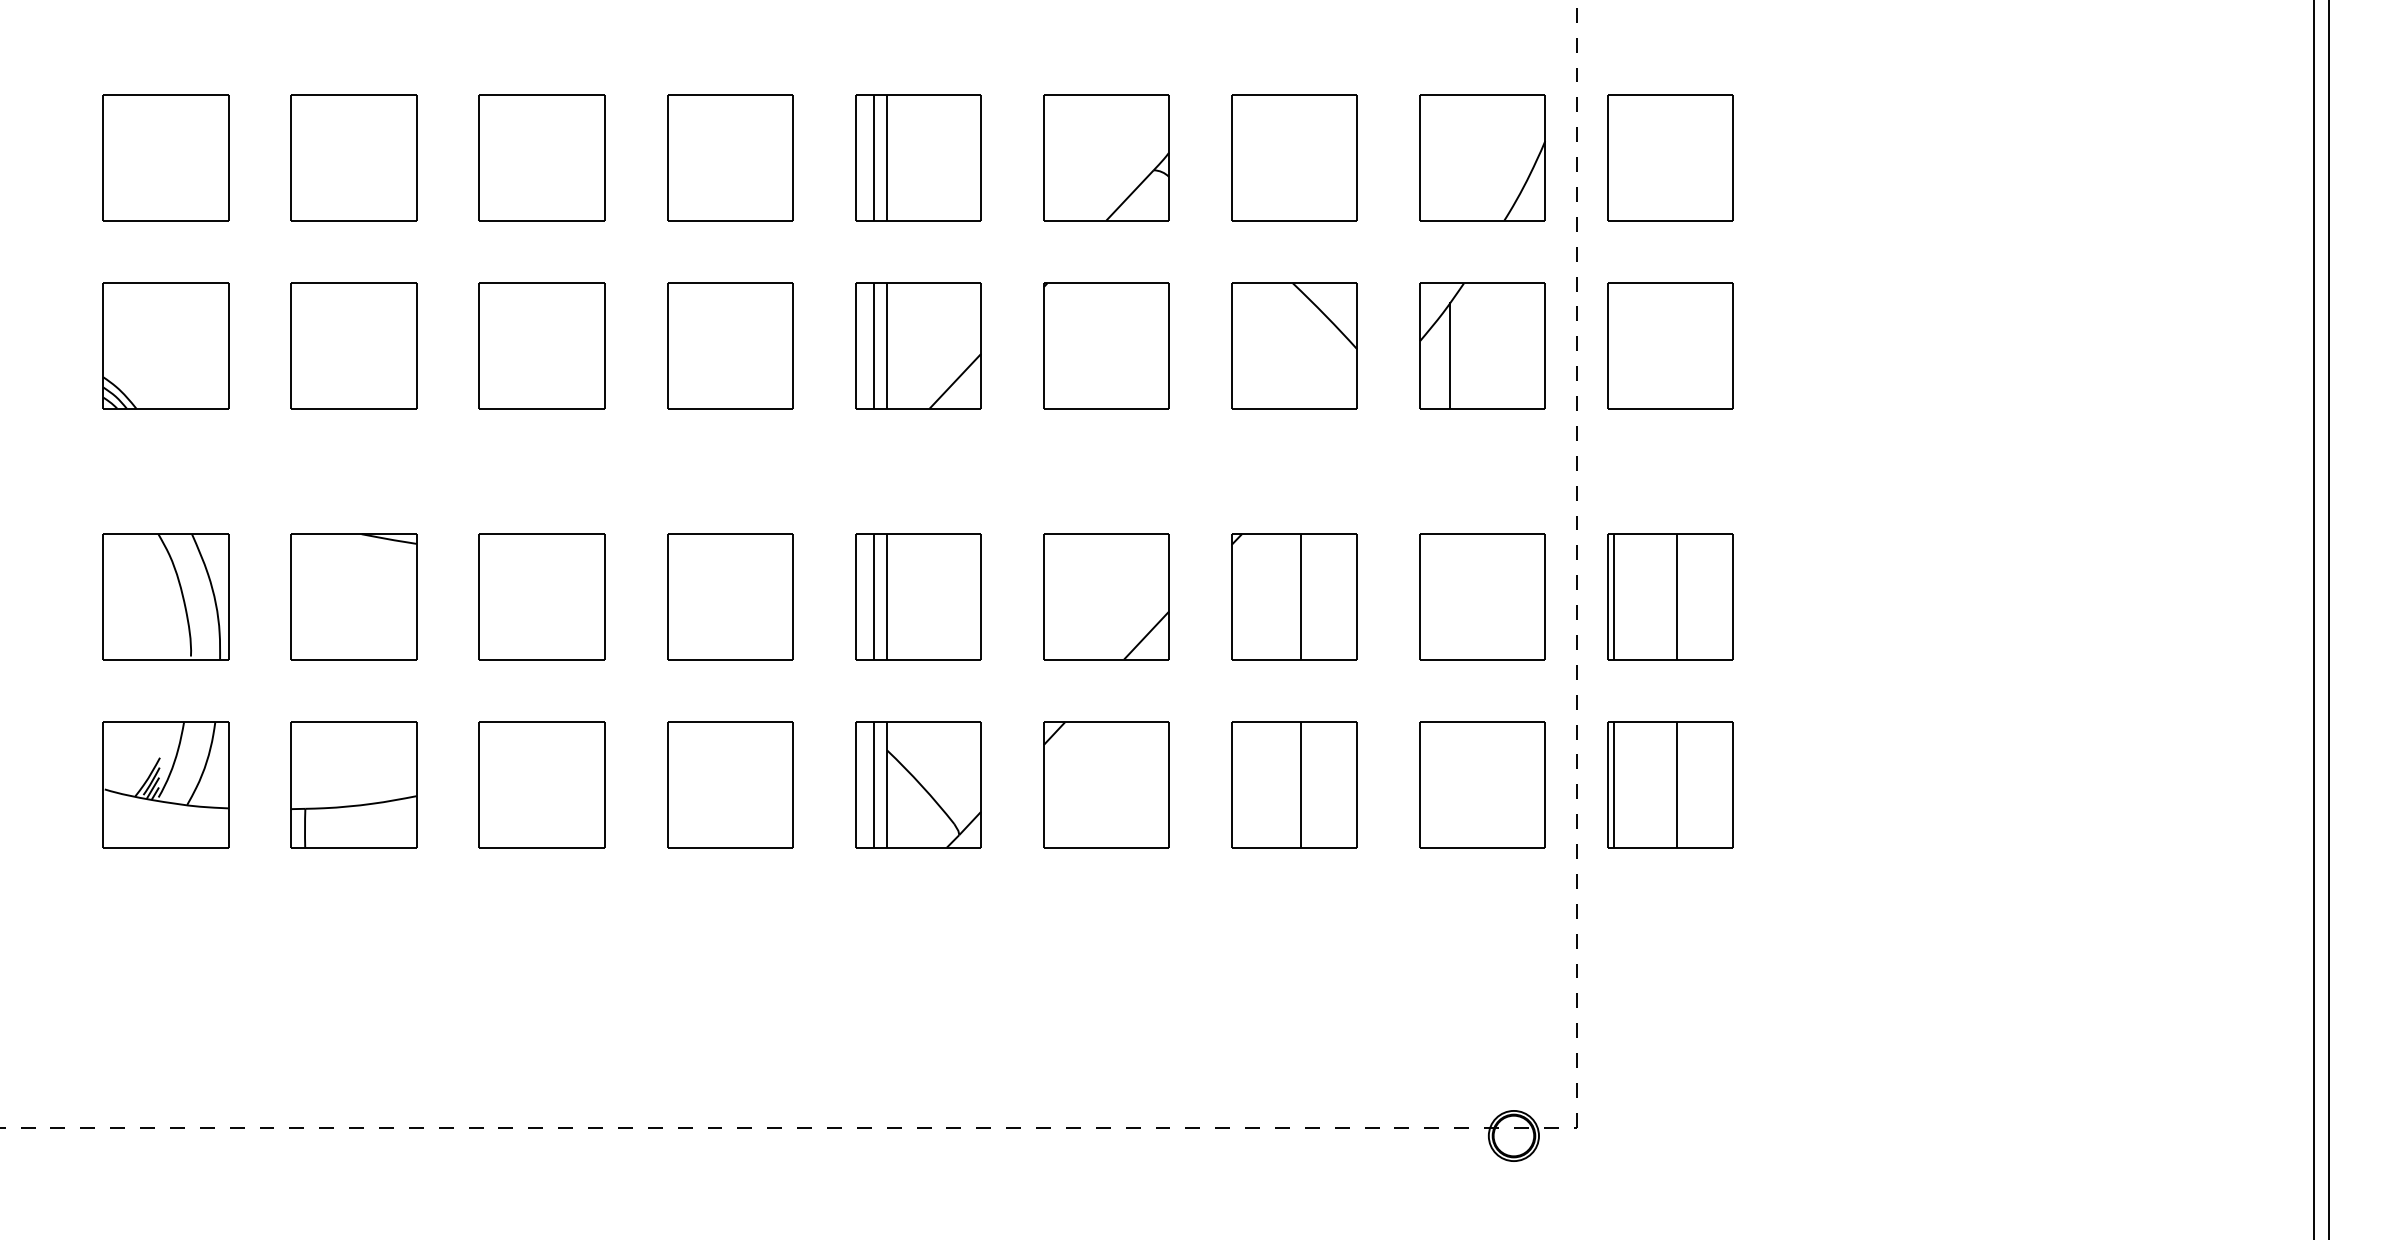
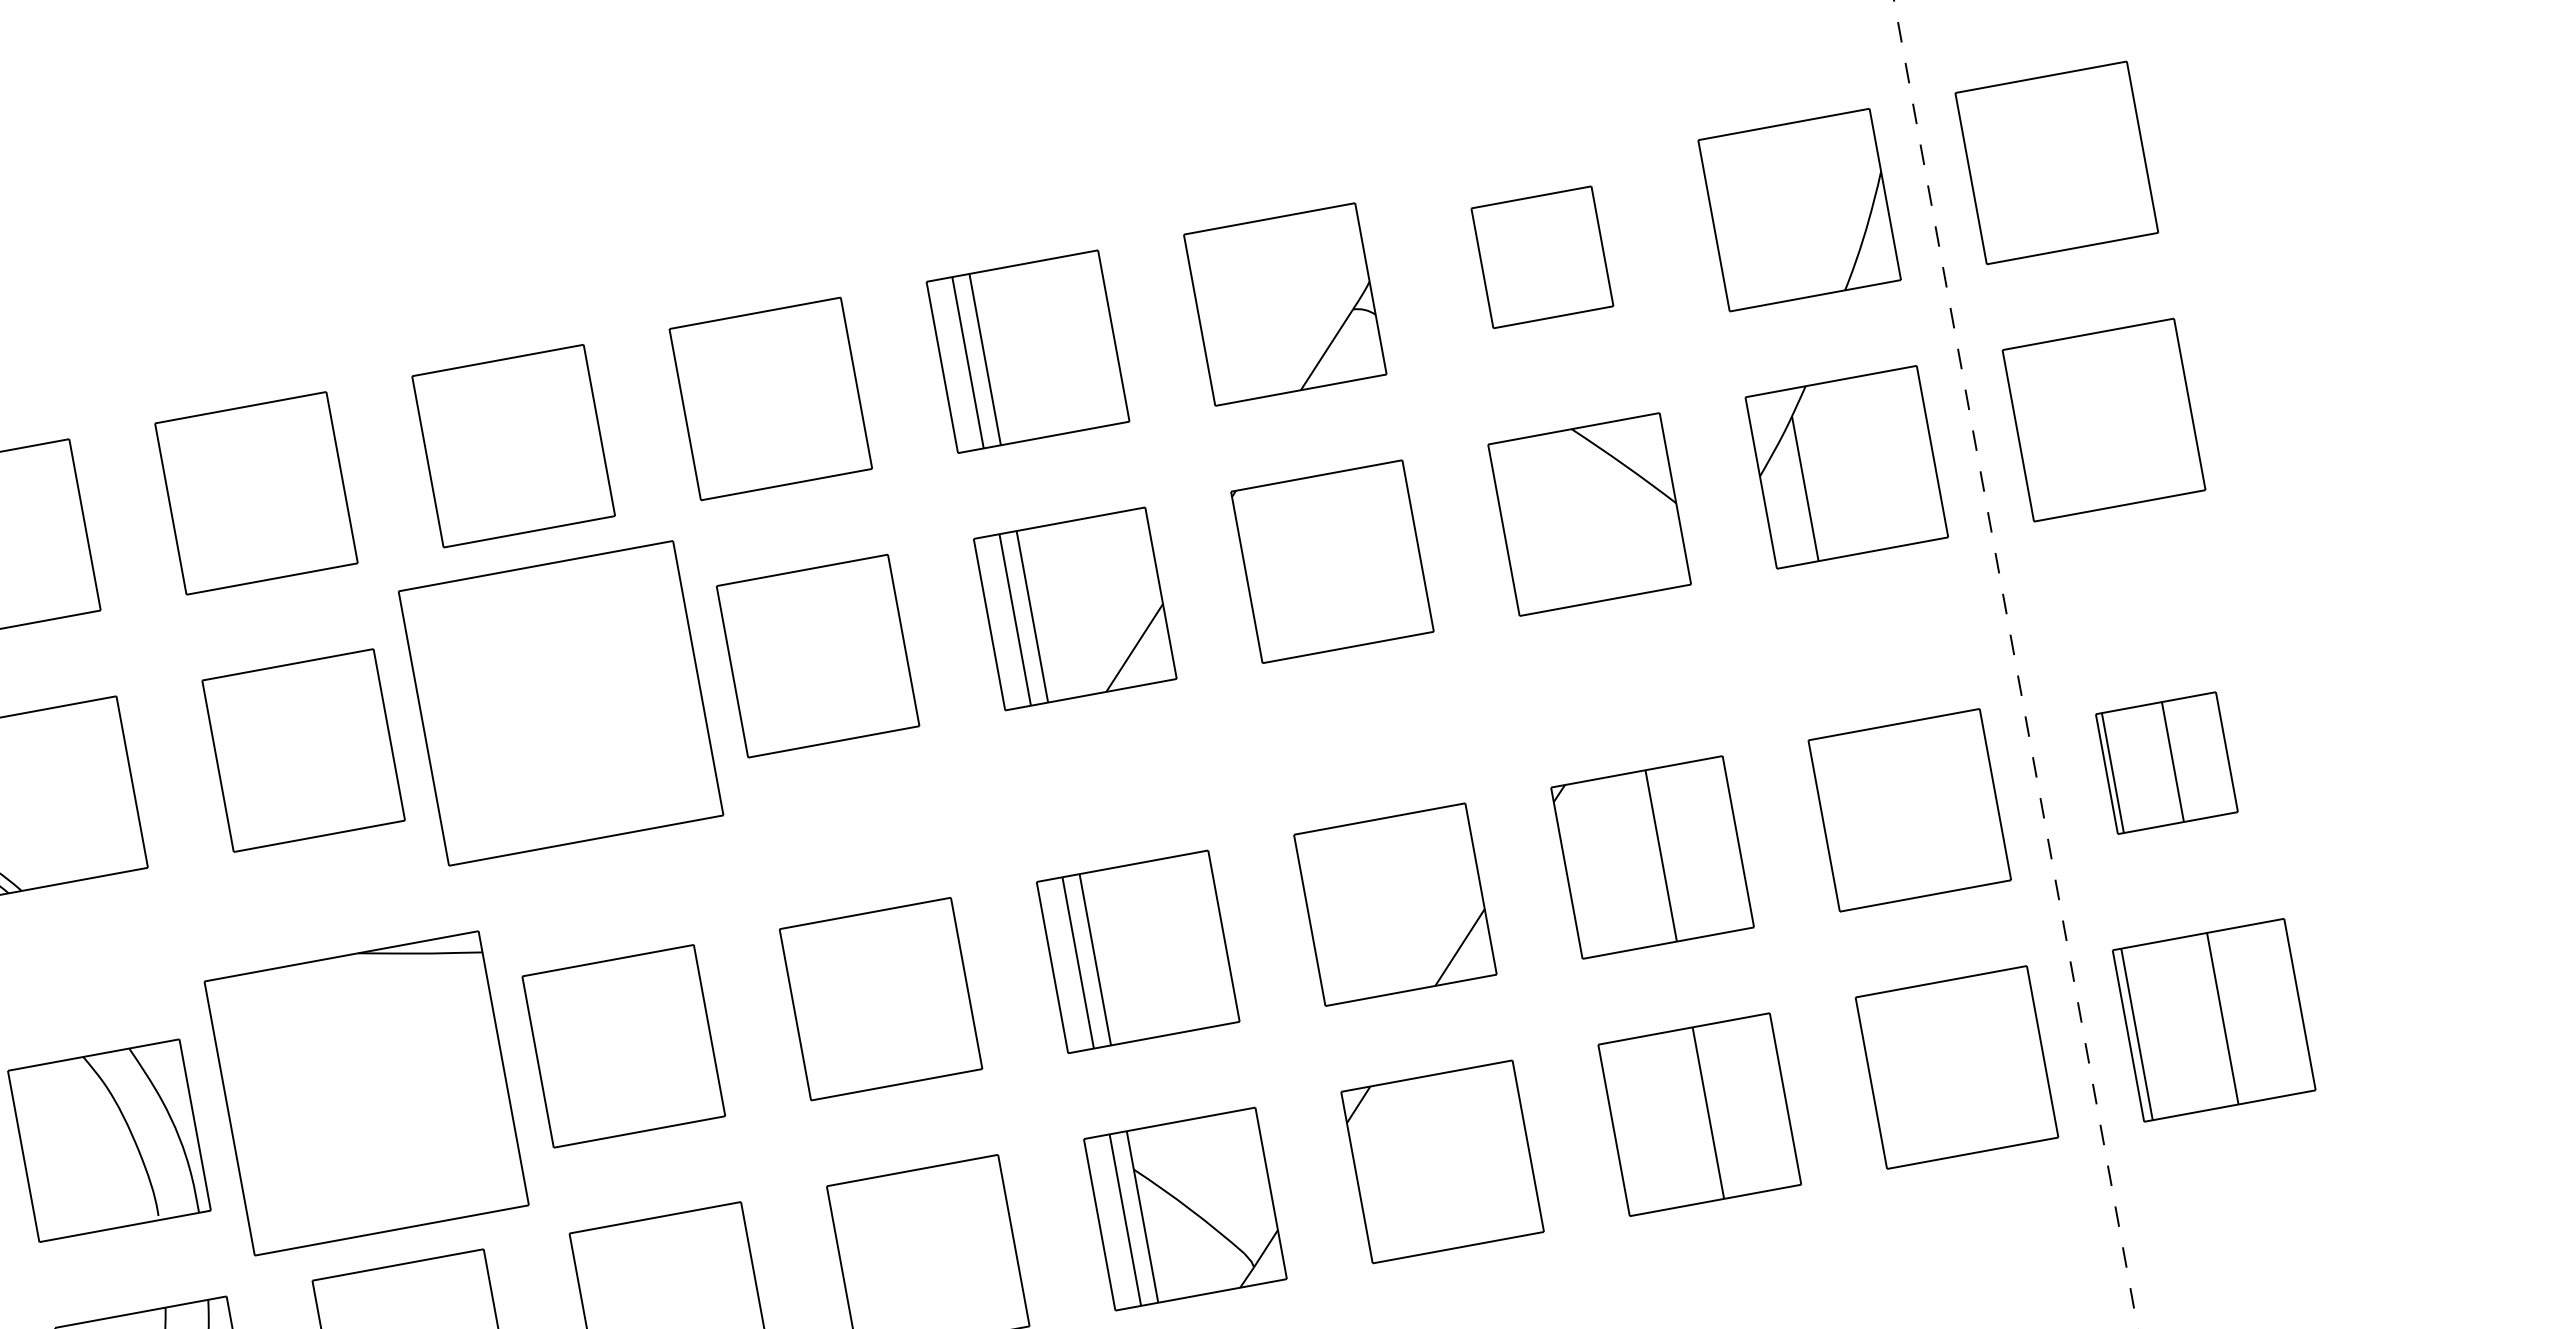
part: (1294, 157) -> (1542, 256), size x0.7
part: (541, 345) -> (559, 702), size x1.6
part: (353, 596) -> (365, 1093), size x1.6
part: (1670, 596) -> (2166, 762), size x0.7

